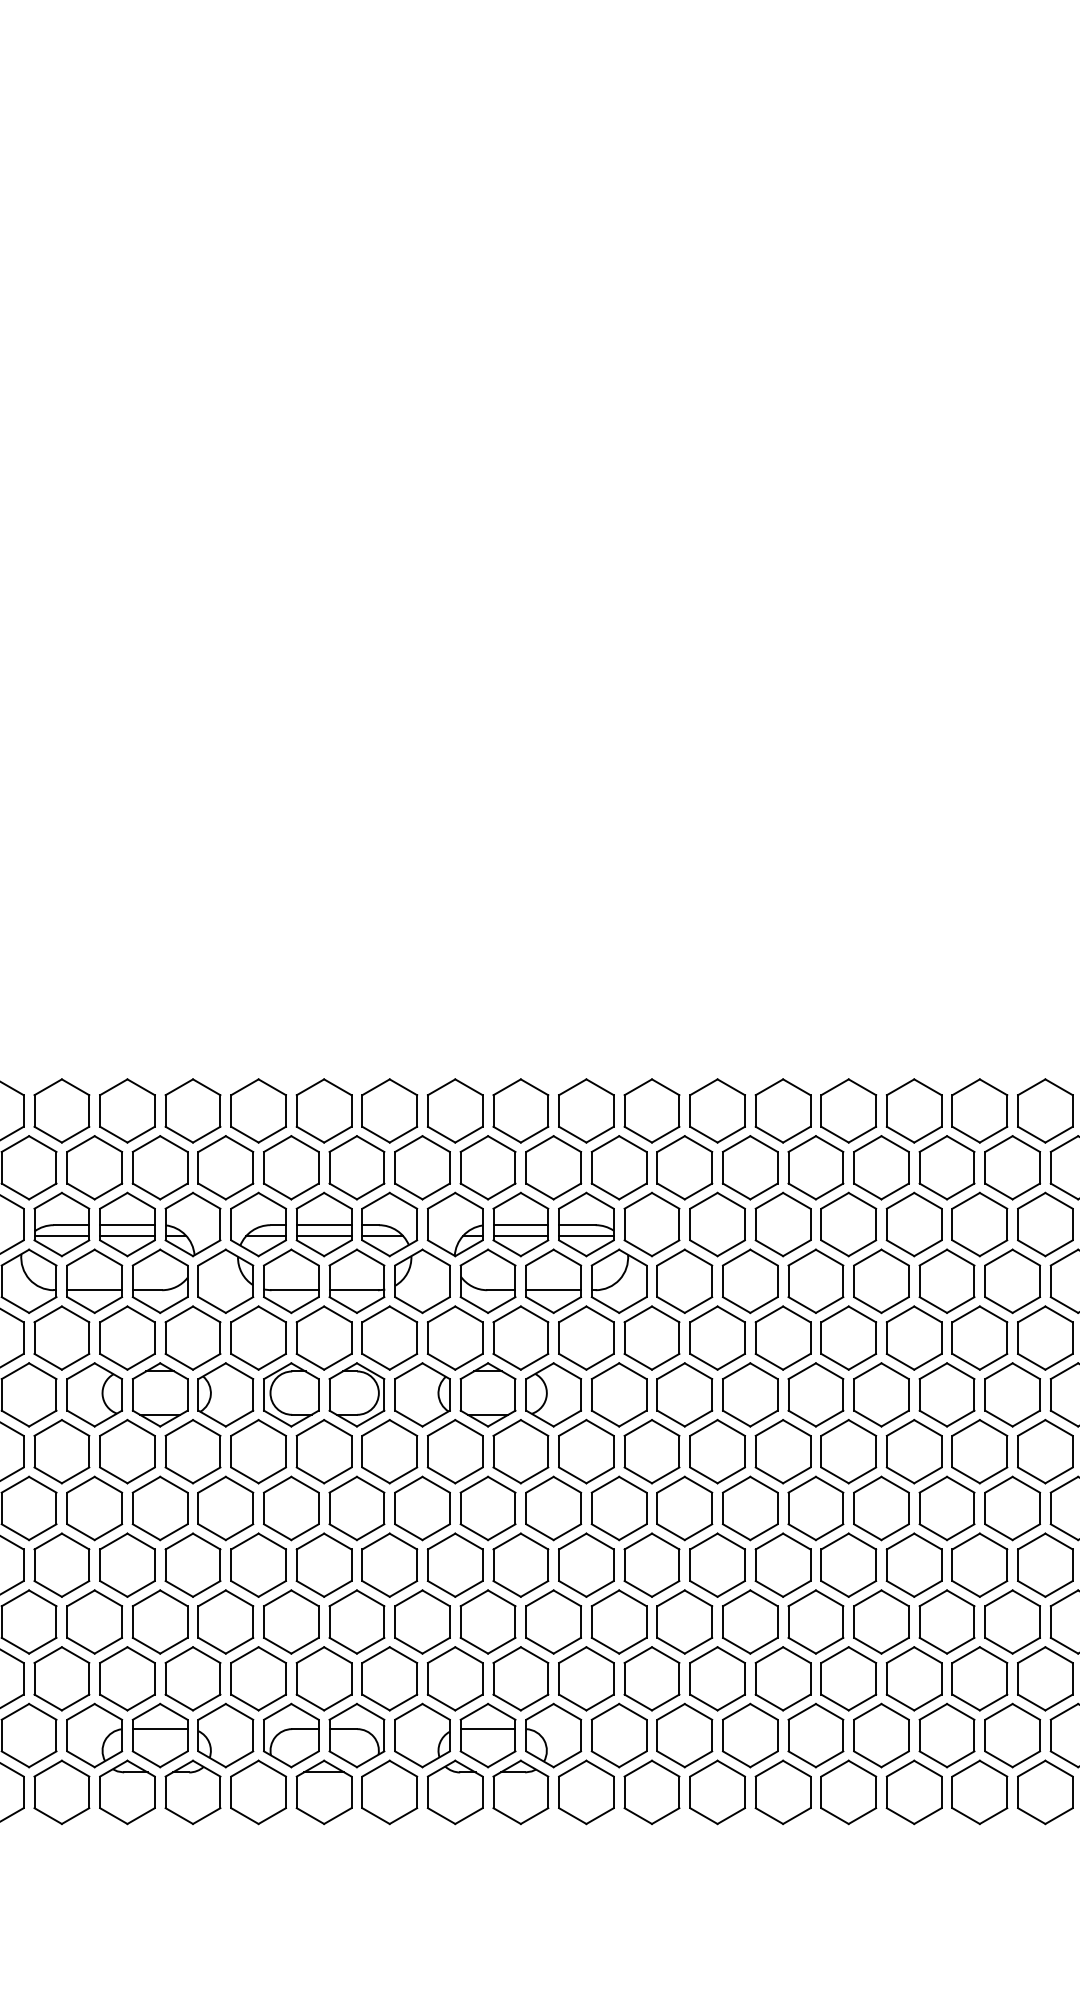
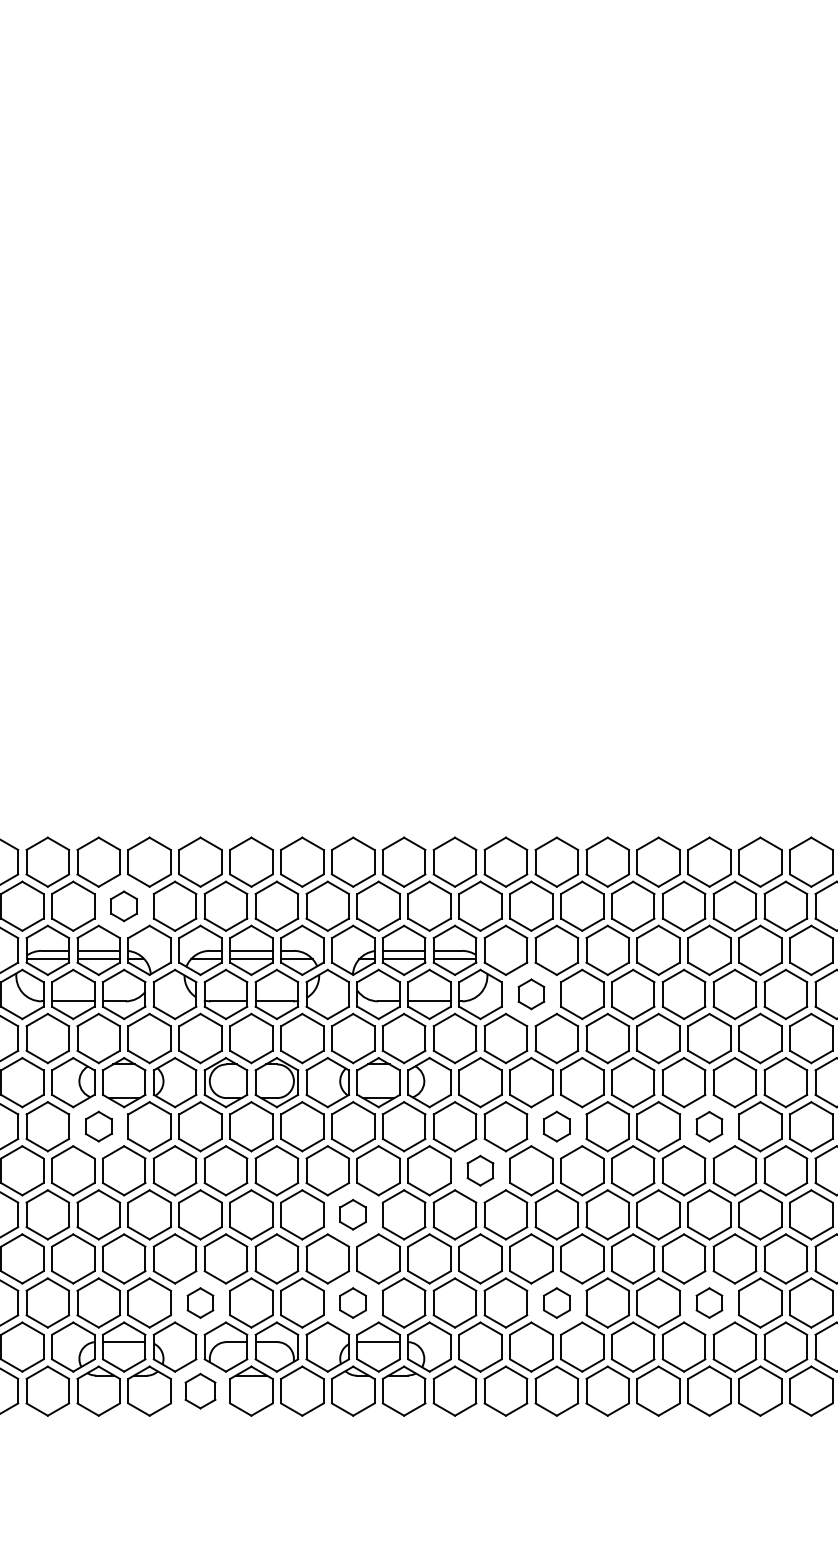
part: (159, 1167) -> (123, 906), size x0.6
part: (684, 1280) -> (531, 993), size x0.6
part: (127, 1451) -> (98, 1126), size x0.6
part: (717, 1451) -> (556, 1126), size x0.6
part: (913, 1451) -> (708, 1126), size x0.6
part: (618, 1508) -> (479, 1170), size x0.6
part: (454, 1564) -> (352, 1214), size x0.6
part: (258, 1678) -> (200, 1302), size x0.6
part: (454, 1678) -> (352, 1302), size x0.6
part: (717, 1678) -> (556, 1302), size x0.6
part: (913, 1678) -> (708, 1302), size x0.6
part: (258, 1792) -> (200, 1391), size x0.7

